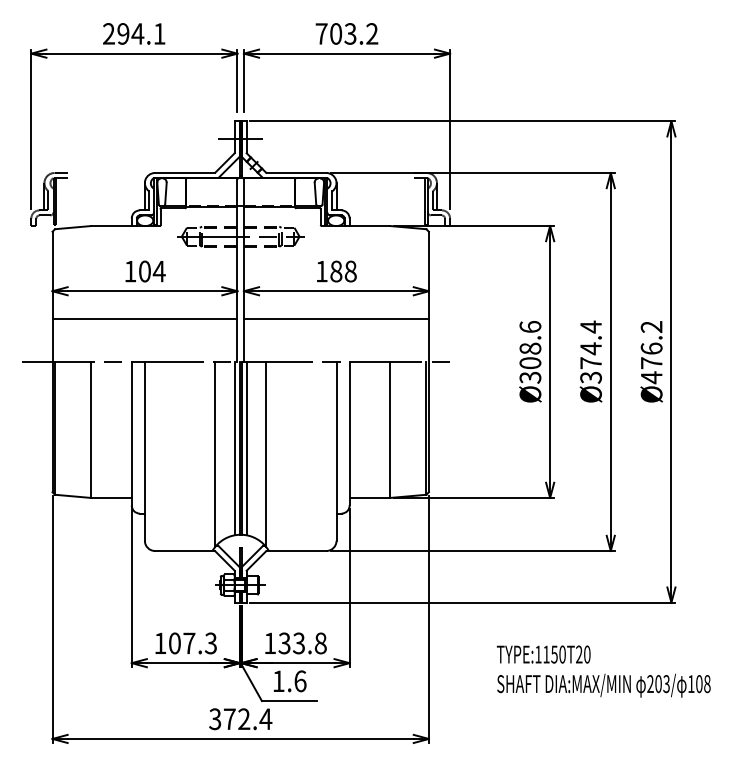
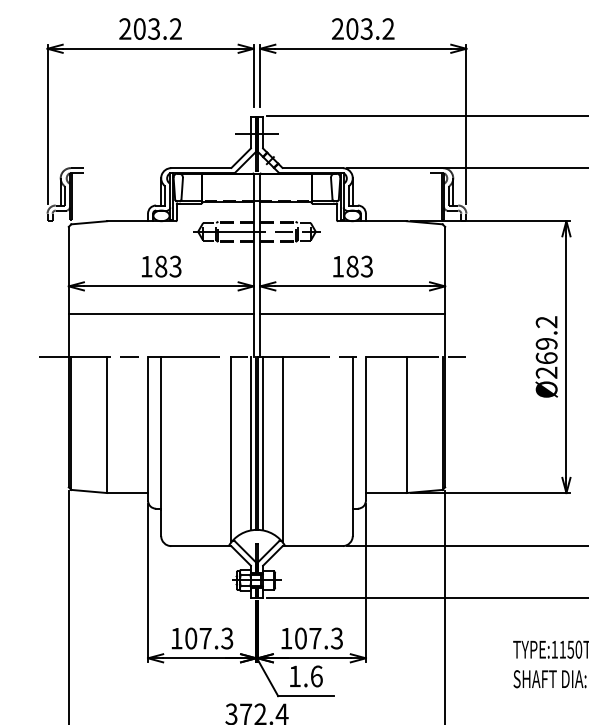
text: (141, 33) -> (157, 28), 294.1 -> 203.2
text: (321, 33) -> (337, 28), 703.2 -> 203.2
text: (152, 271) -> (168, 266), 104 -> 183
text: (350, 271) -> (366, 266), 188 -> 183
text: (530, 352) -> (546, 347), Ø308.6 -> Ø269.2
text: (302, 643) -> (318, 638), 133.8 -> 107.3

